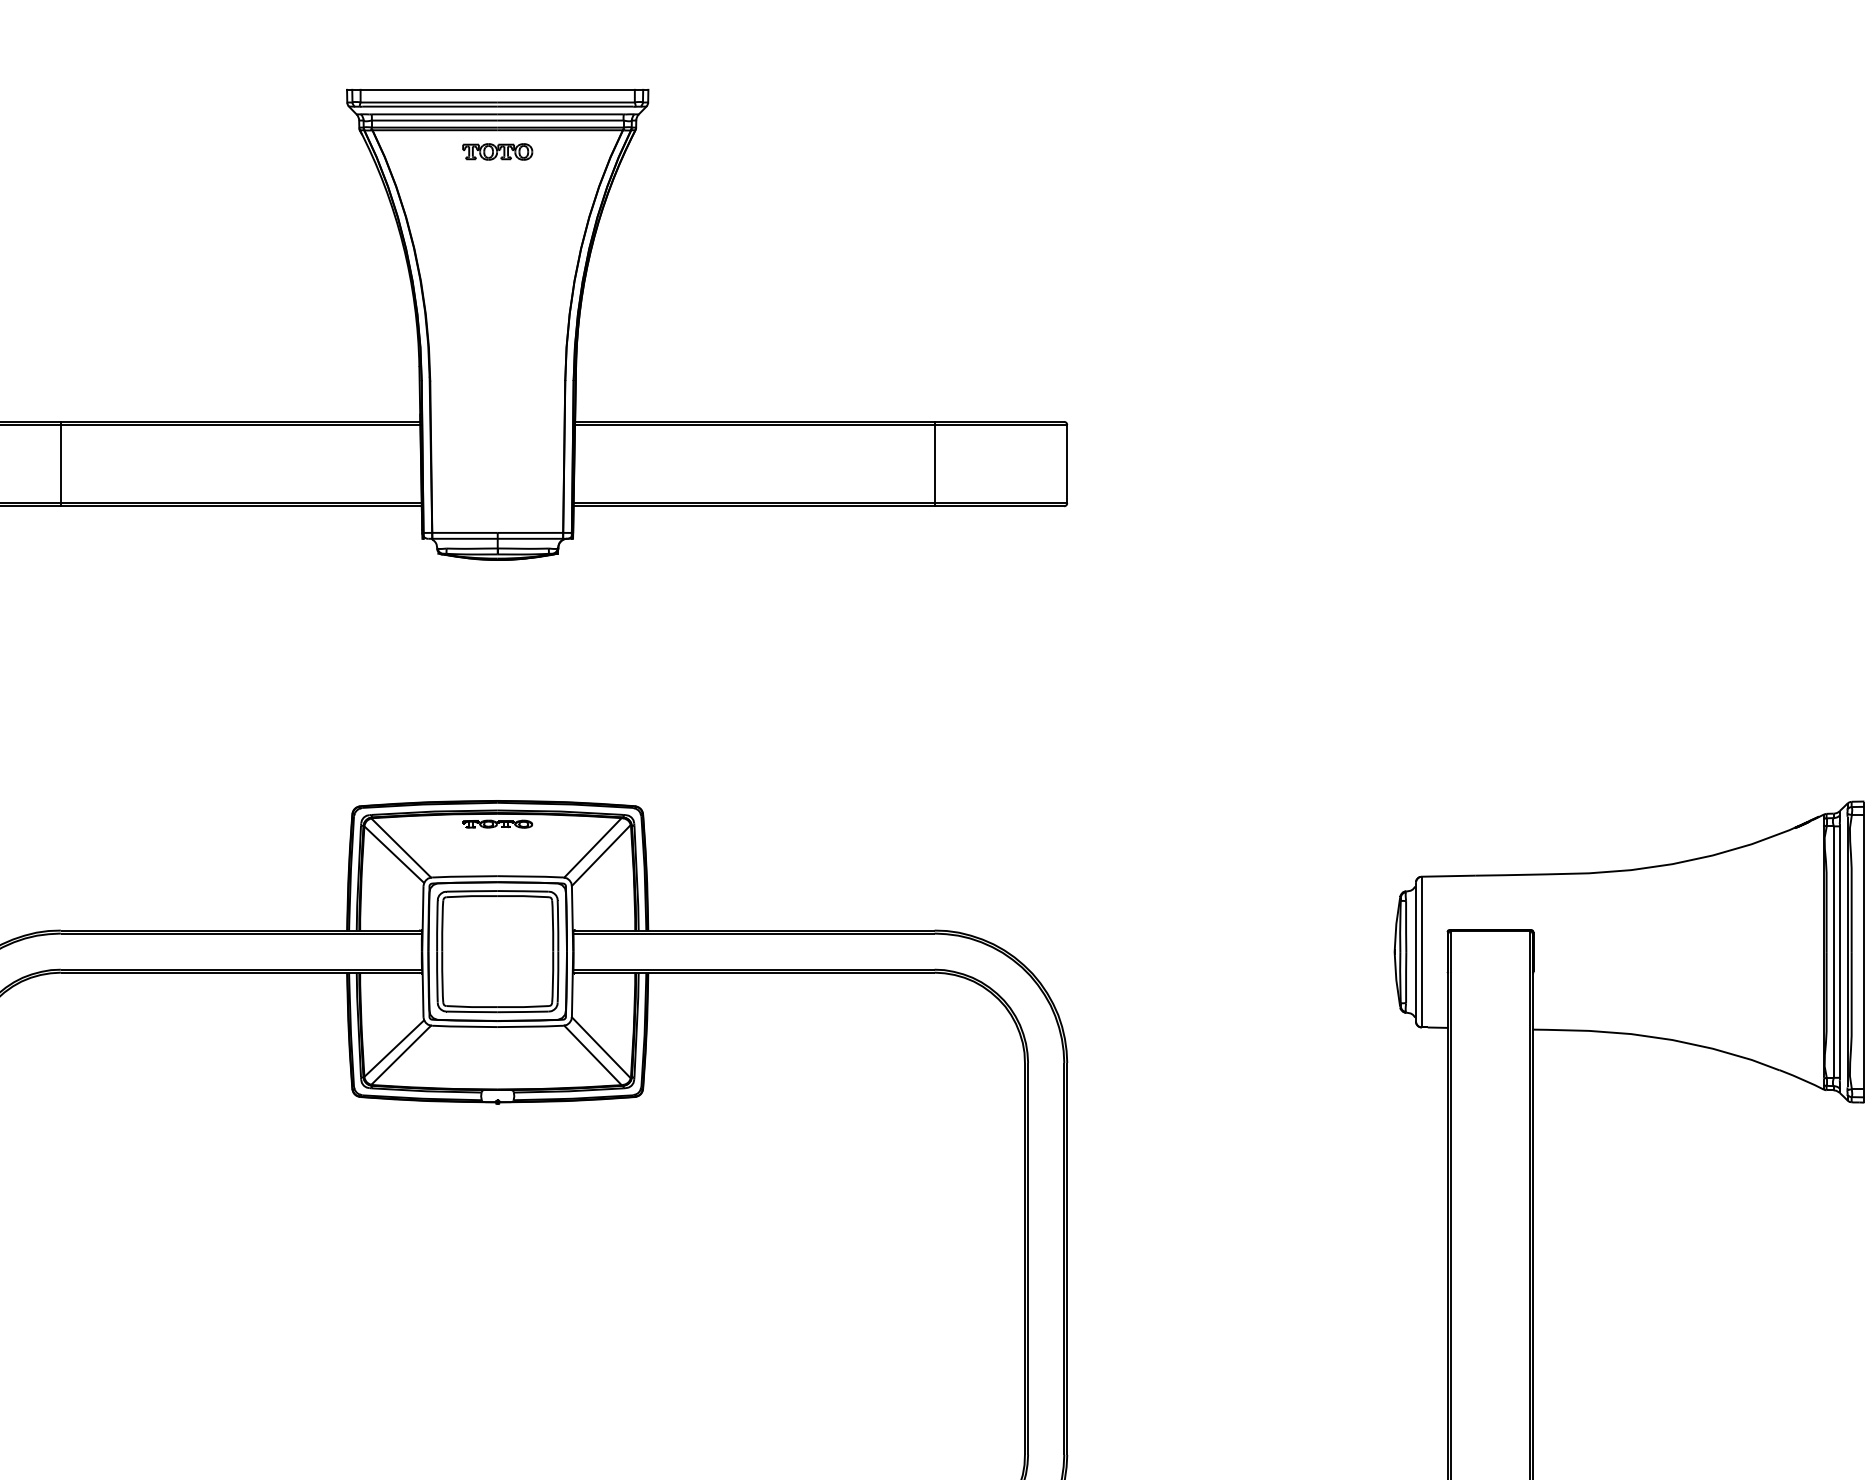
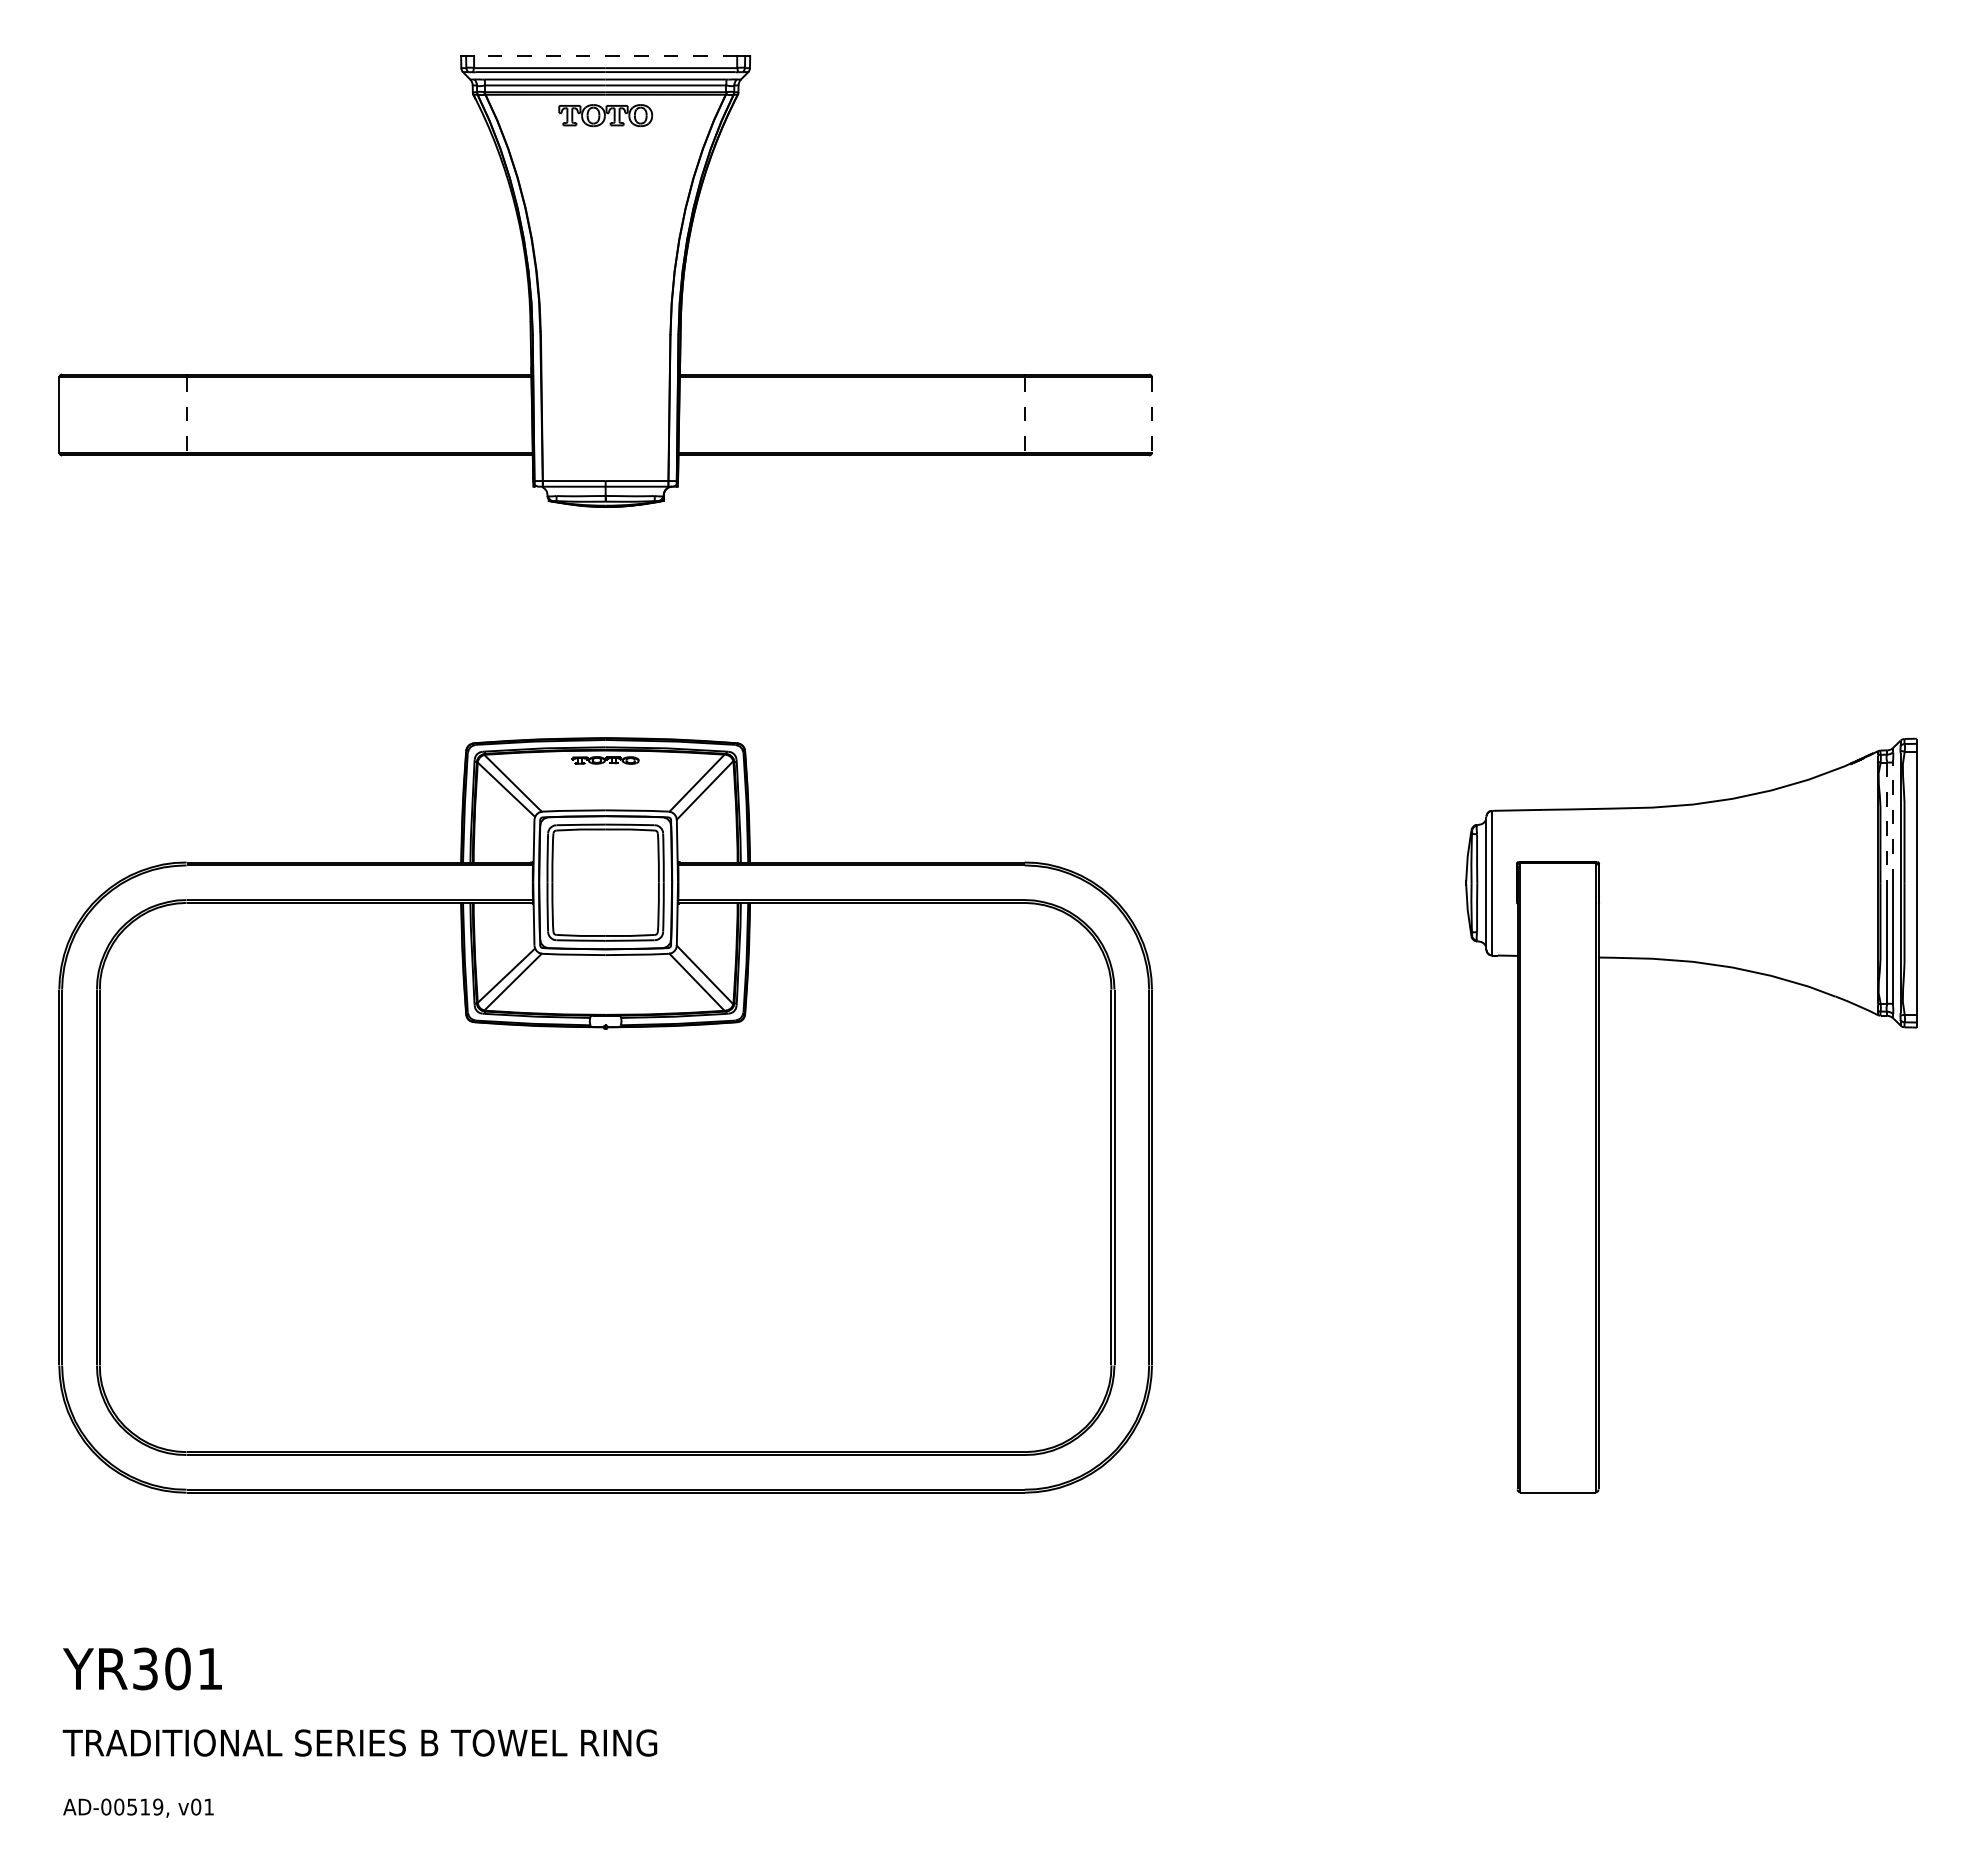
line: (497, 90) -> (605, 56), solid -> dashed
part: (497, 151) -> (605, 115), size x1.4
line: (60, 464) -> (186, 415), solid -> dashed
line: (934, 464) -> (1024, 415), solid -> dashed
line: (1066, 464) -> (1151, 415), solid -> dashed
line: (1840, 888) -> (1893, 822), solid -> dashed
line: (1833, 889) -> (1887, 823), solid -> dashed

